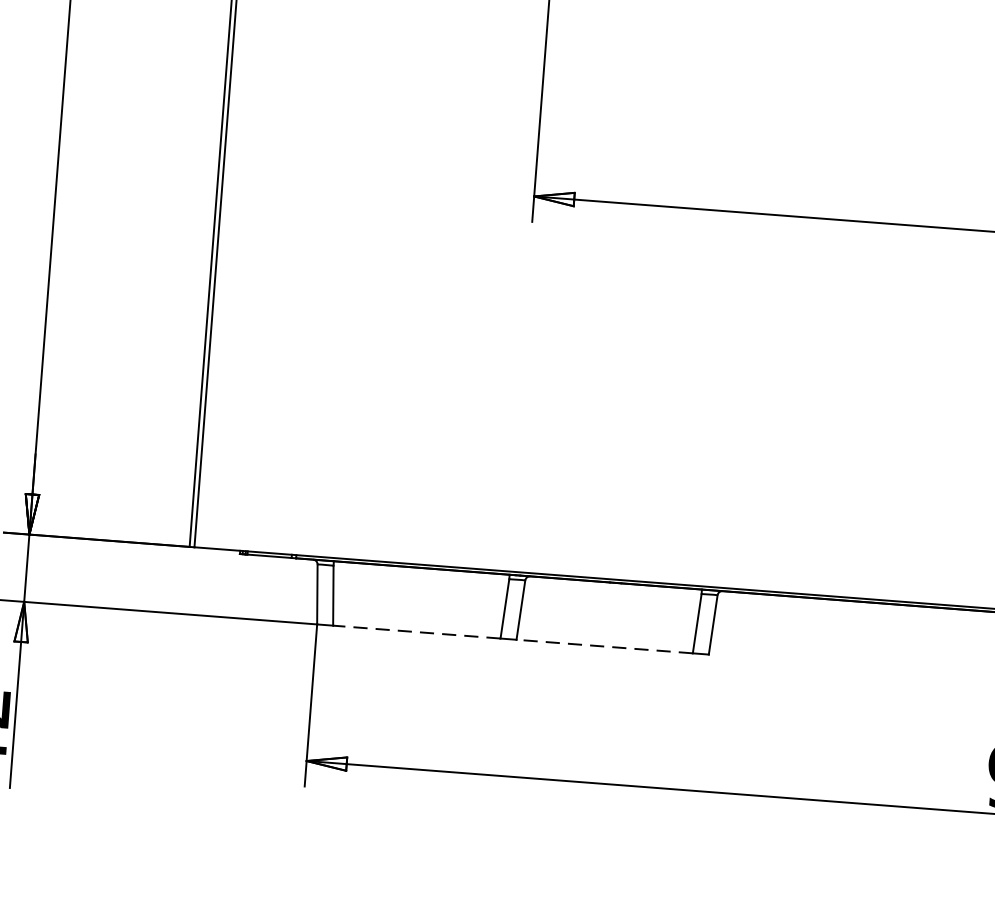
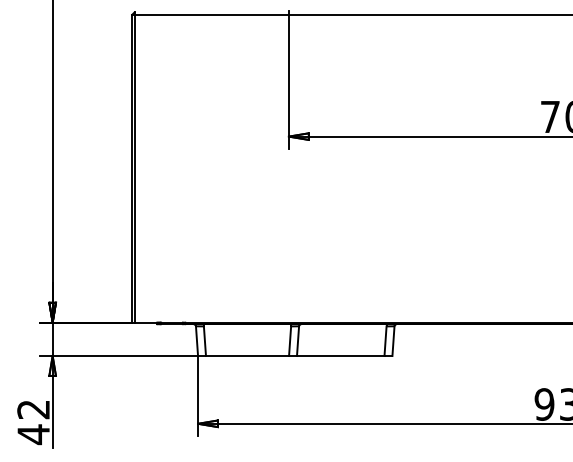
line: (416, 633) -> (247, 356), dashed -> solid
line: (604, 647) -> (340, 356), dashed -> solid

